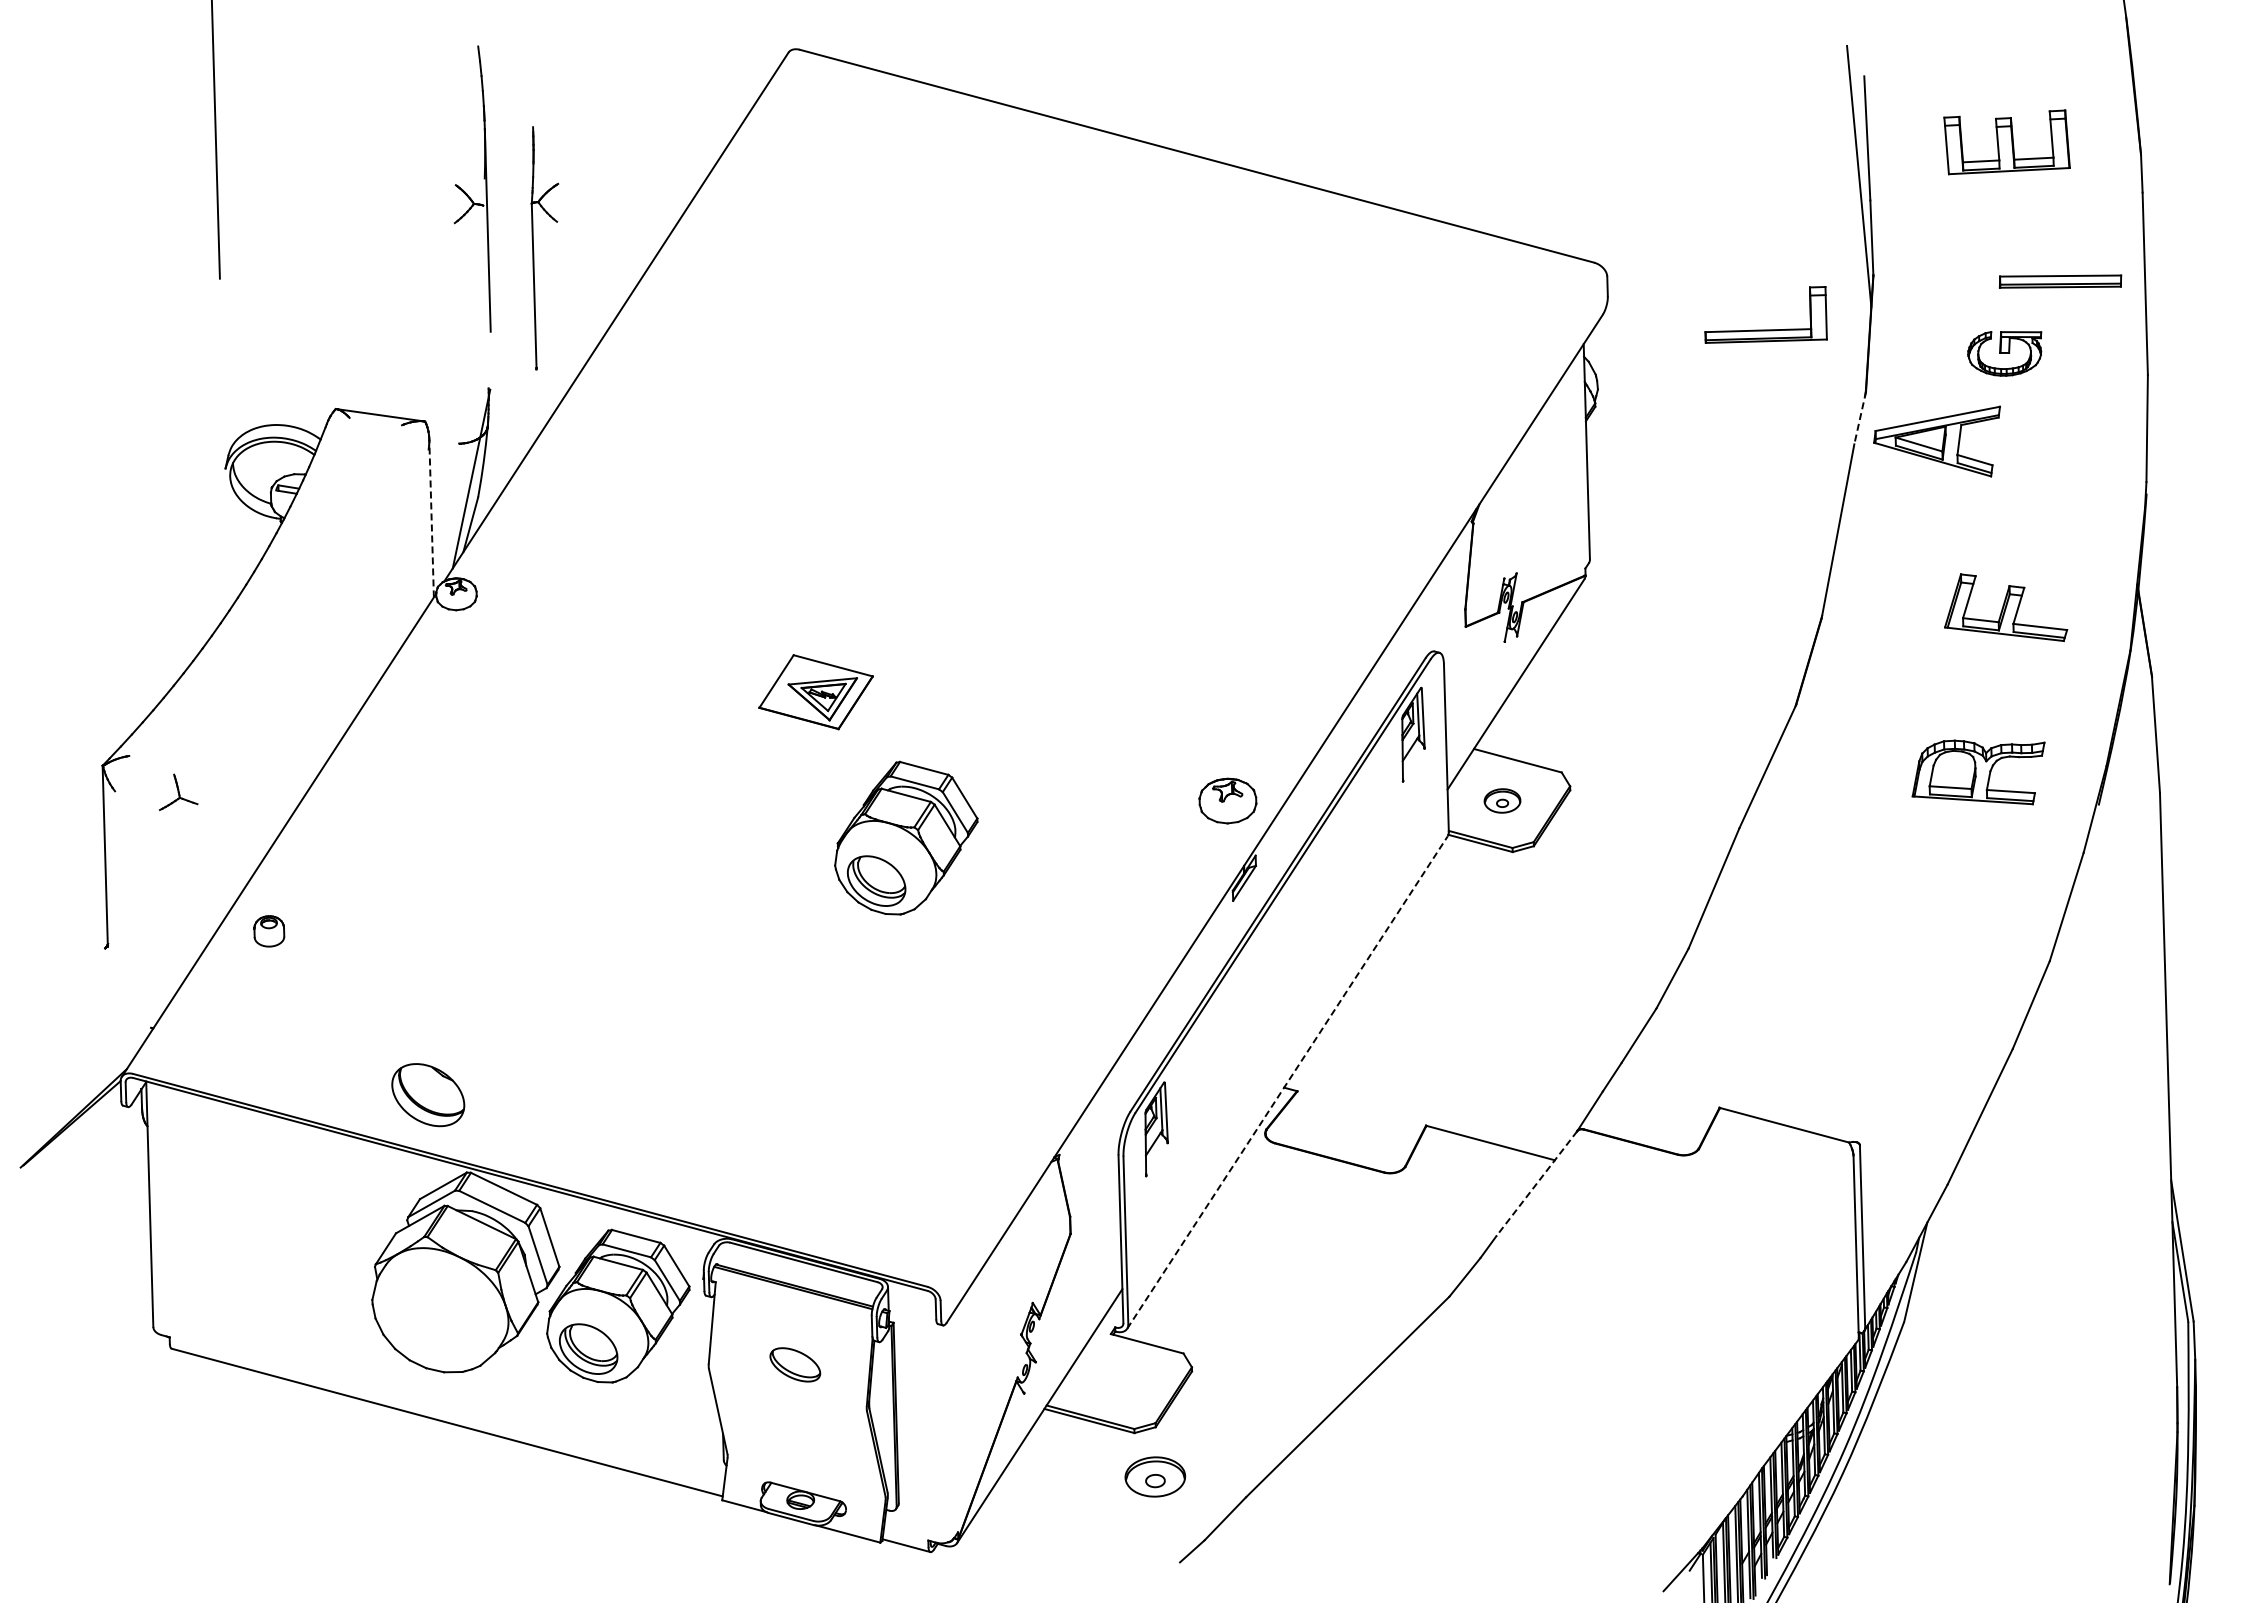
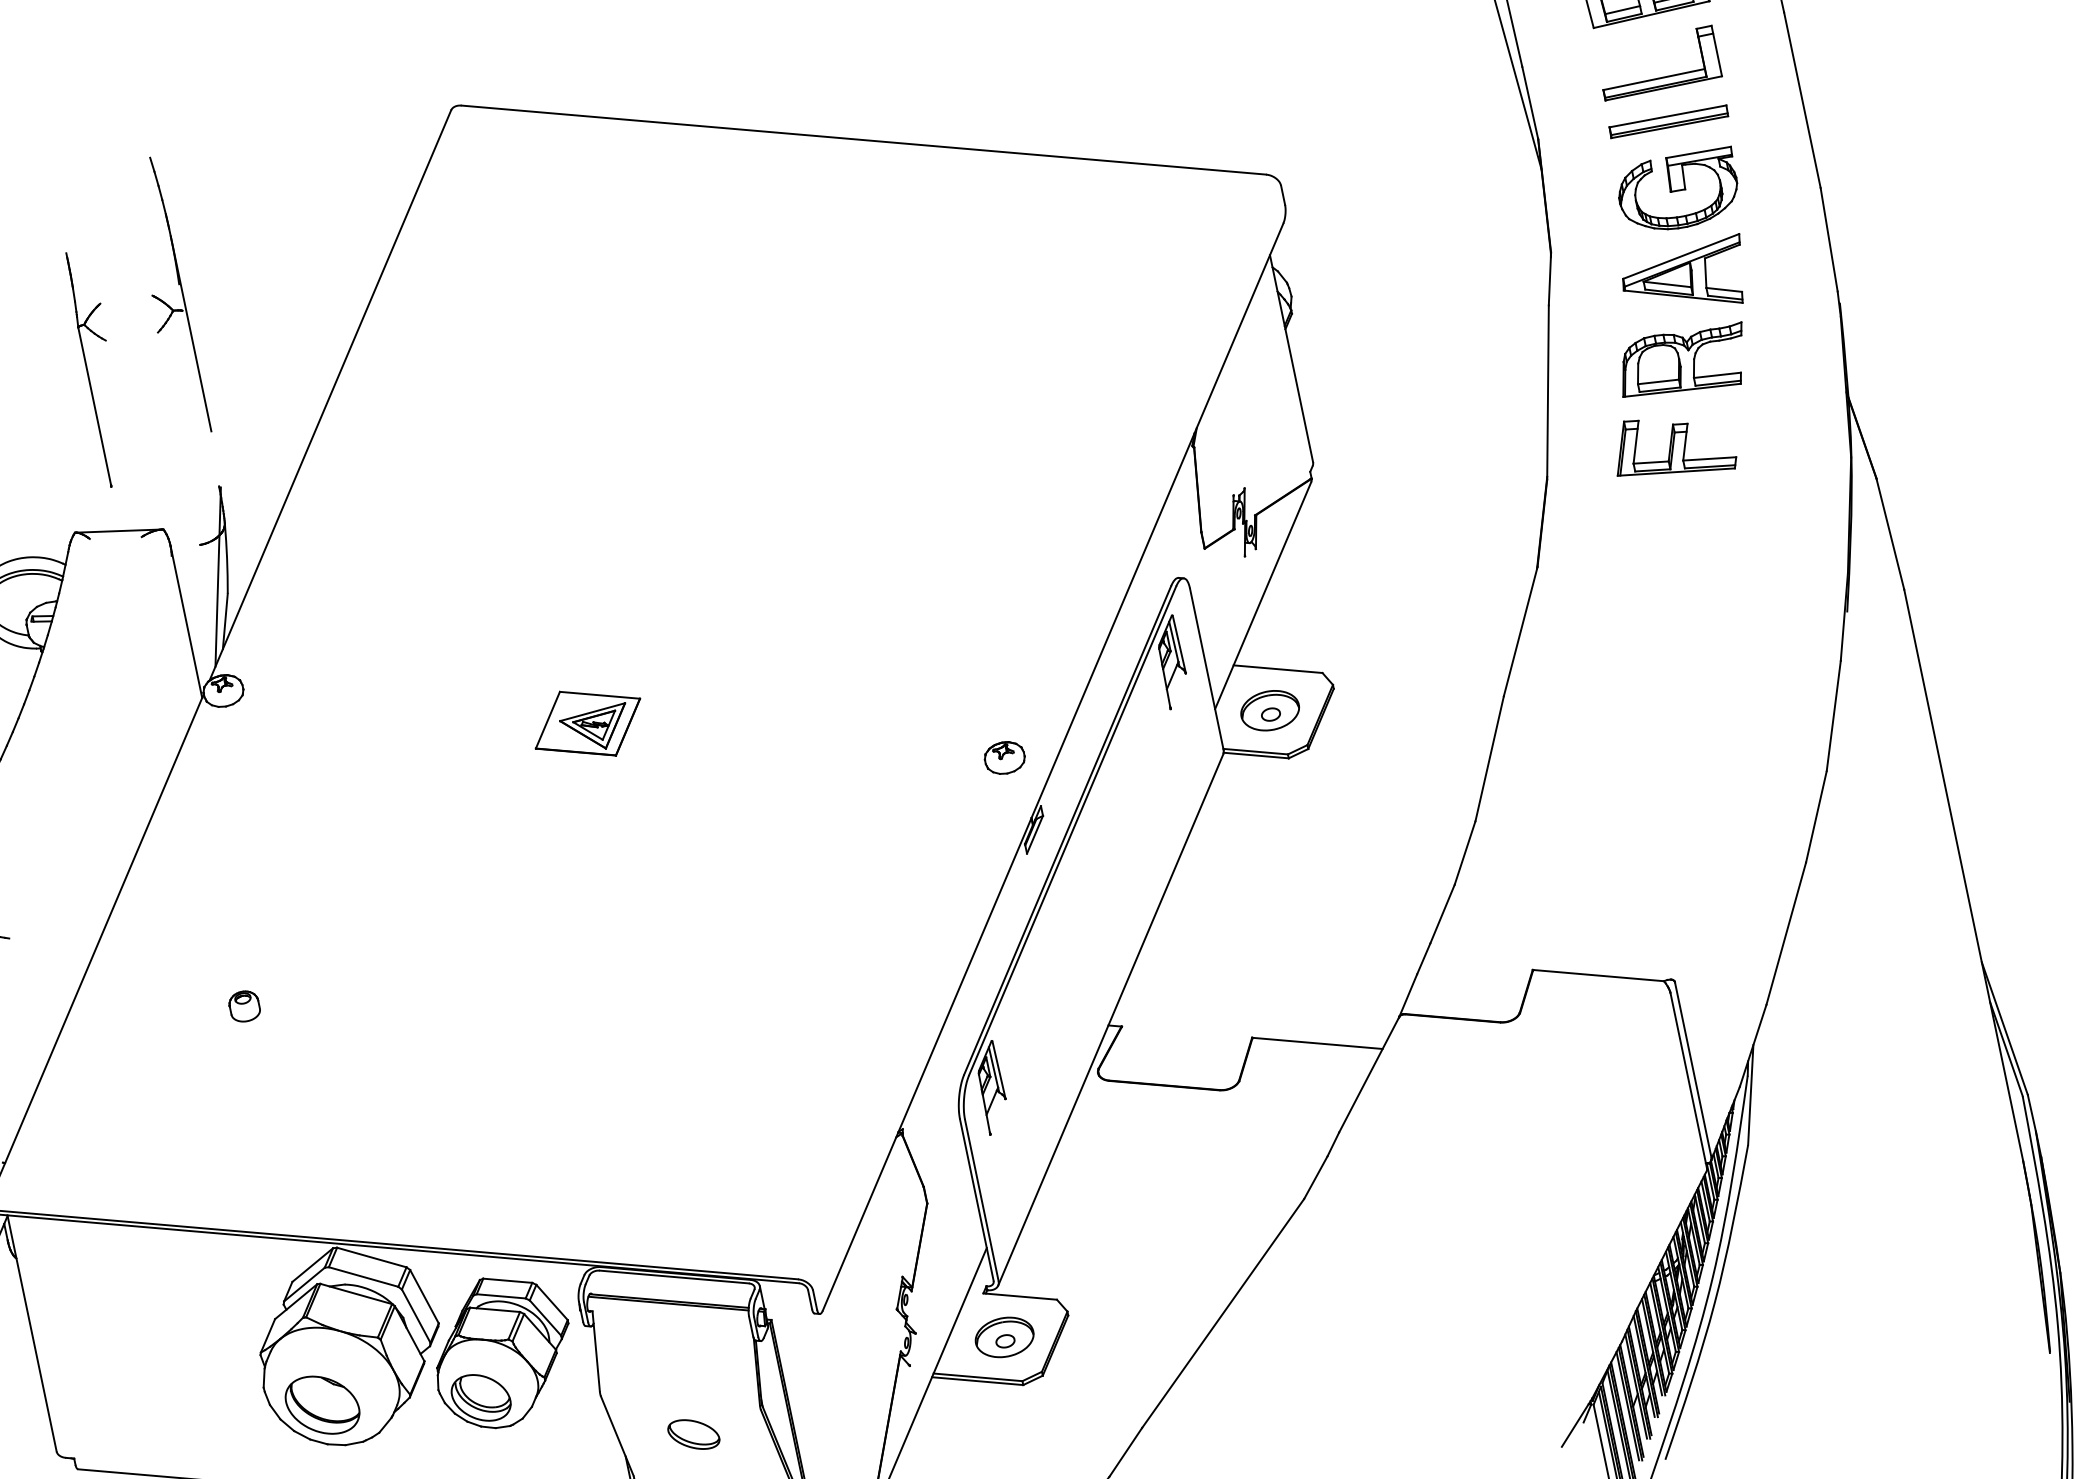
part: (534, 251) -> (89, 373), moved
part: (2060, 281) -> (1668, 121), moved
part: (1765, 329) -> (1660, 77), moved
part: (2004, 353) -> (1678, 191), size x1.67
line: (1860, 418) -> (1550, 279), dashed -> solid
part: (1936, 441) -> (1683, 278), moved
line: (431, 517) -> (186, 621), dashed -> solid
part: (2006, 607) -> (1673, 445), moved
part: (1978, 772) -> (1682, 362), moved
part: (1227, 800) -> (1004, 757), size x0.71
part: (1502, 800) -> (1270, 710), size x1.67
part: (906, 837) -> (700, 848), removed
part: (269, 931) -> (244, 1006), moved
line: (1287, 1082) -> (1110, 1019), dashed -> solid
part: (428, 1095) -> (322, 1405), moved
line: (1536, 1184) -> (1369, 1075), dashed -> solid
part: (795, 1364) -> (693, 1434), moved
part: (1155, 1476) -> (1004, 1336), moved

